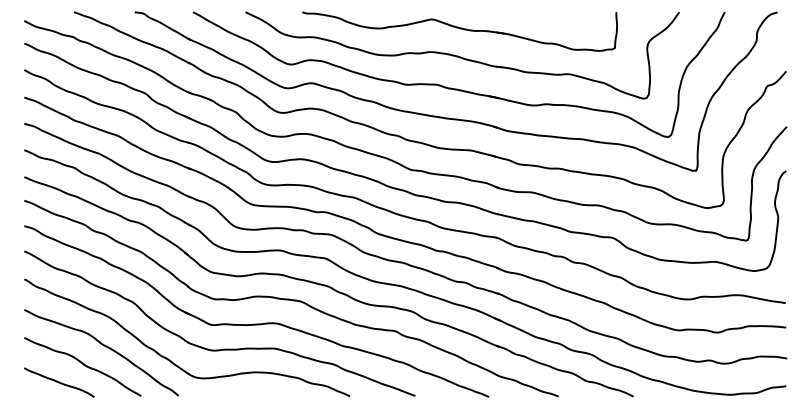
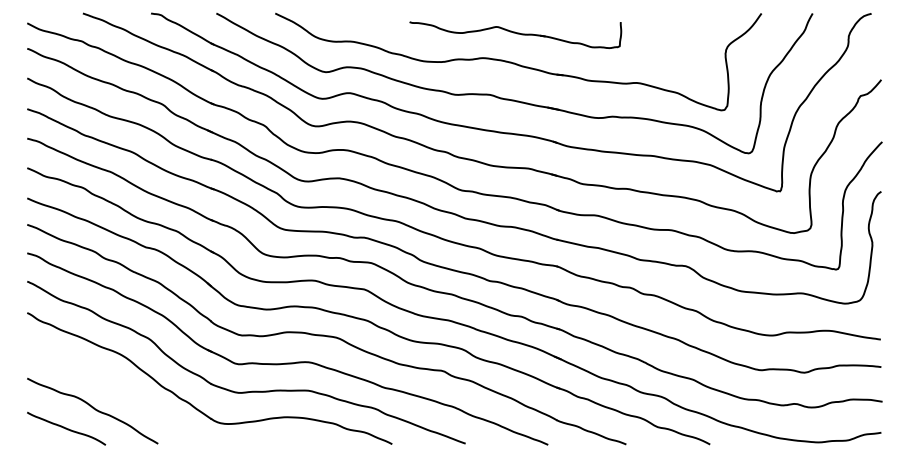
part: (459, 30) -> (515, 34), size x0.6
curve: (104, 346) -> (117, 388), removed

